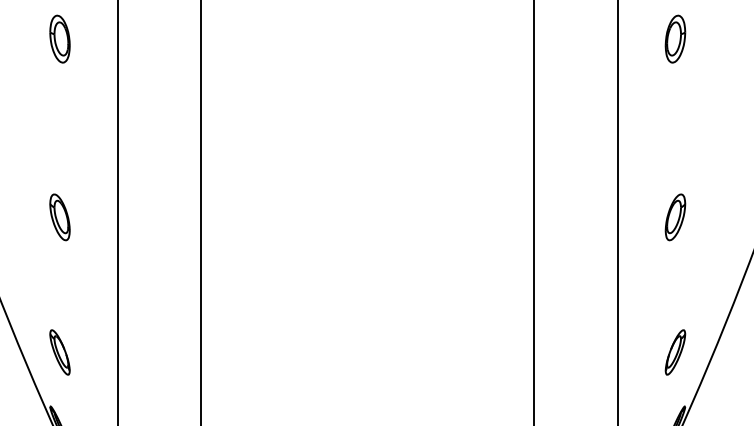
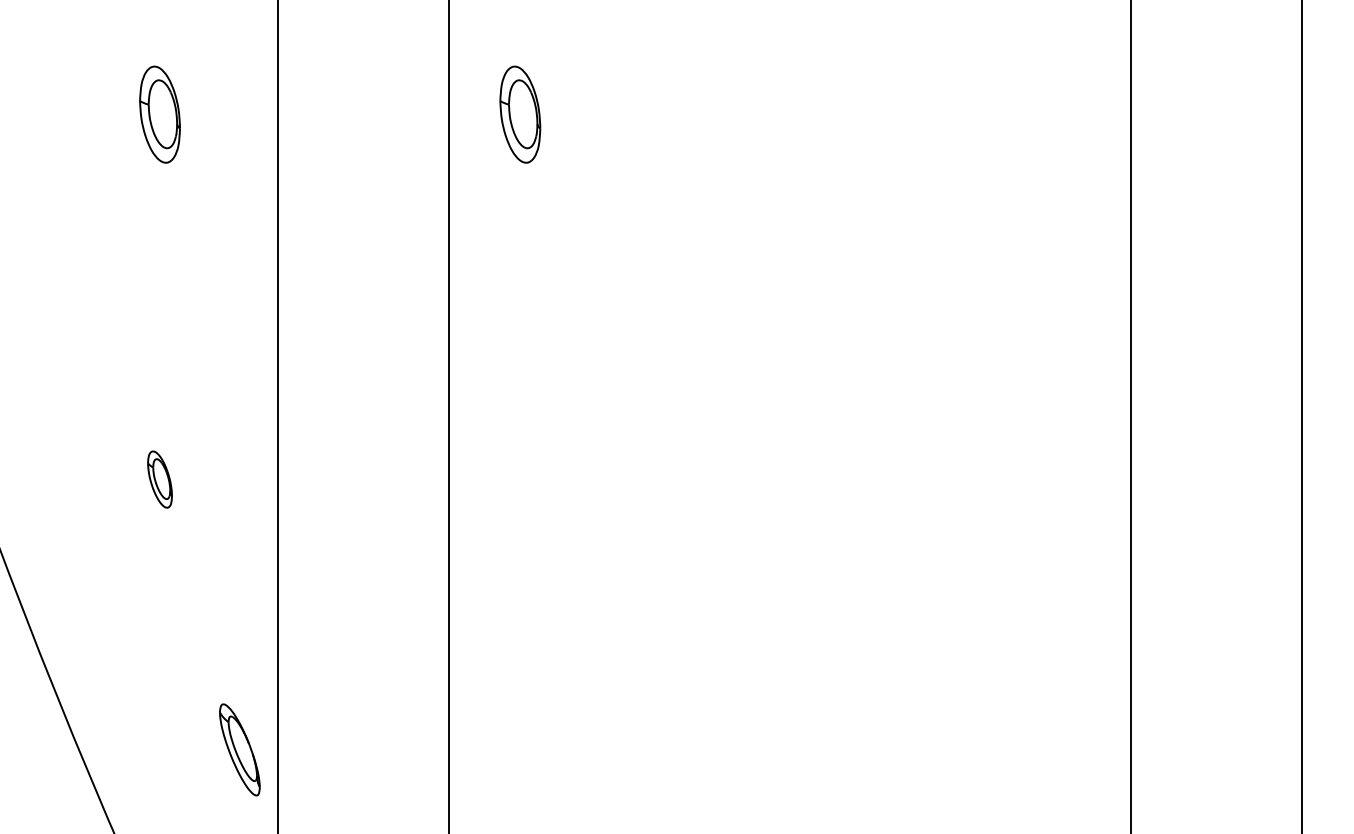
part: (235, 38) -> (519, 113), added
part: (59, 217) -> (158, 479), size x0.6
part: (59, 352) -> (238, 749), moved

